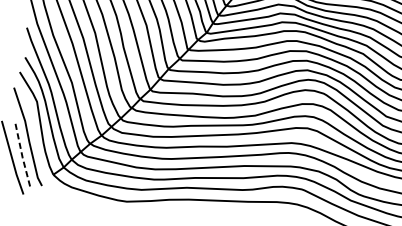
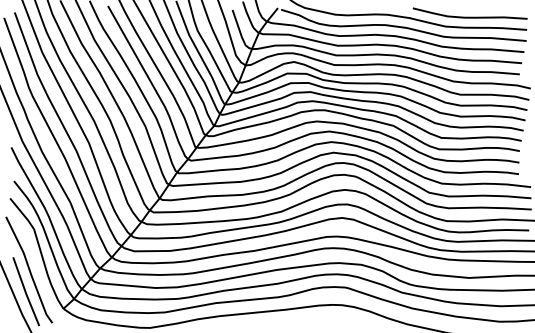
line: (22, 156) -> (25, 292), dashed -> solid

